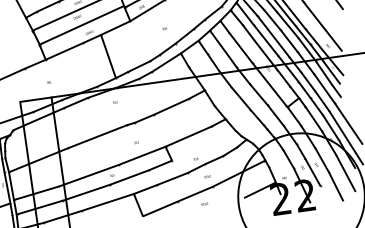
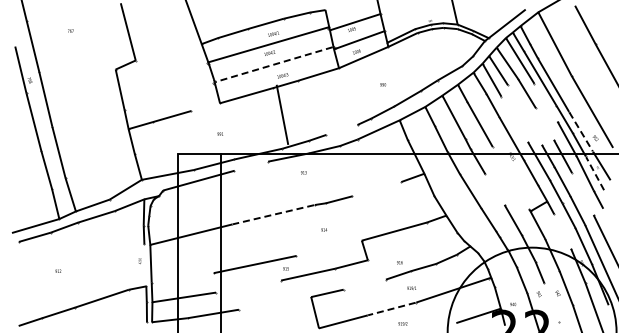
line: (287, 24) -> (545, 102), removed
line: (81, 25) -> (273, 64), solid -> dashed
line: (272, 35) -> (524, 114), removed
line: (266, 40) -> (514, 119), removed
line: (288, 41) -> (544, 124), removed
line: (317, 42) -> (581, 131), solid -> dashed
line: (108, 56) -> (282, 114), moved
line: (35, 63) -> (205, 106), removed
line: (138, 66) -> (341, 129), removed
line: (331, 72) -> (595, 173), solid -> dashed
line: (269, 84) -> (510, 177), removed
line: (324, 88) -> (582, 193), removed
line: (258, 94) -> (494, 189), removed
line: (75, 102) -> (251, 165), removed
line: (170, 107) -> (376, 189), removed
line: (313, 118) -> (562, 231), removed
line: (97, 136) -> (273, 214), solid -> dashed
line: (142, 155) -> (329, 247), removed
line: (312, 172) -> (551, 302), removed
line: (172, 179) -> (364, 284), removed
line: (7, 188) -> (145, 265), removed
line: (86, 192) -> (248, 286), removed
line: (36, 193) -> (182, 277), removed
line: (194, 193) -> (391, 308), solid -> dashed
line: (107, 202) -> (274, 303), removed

